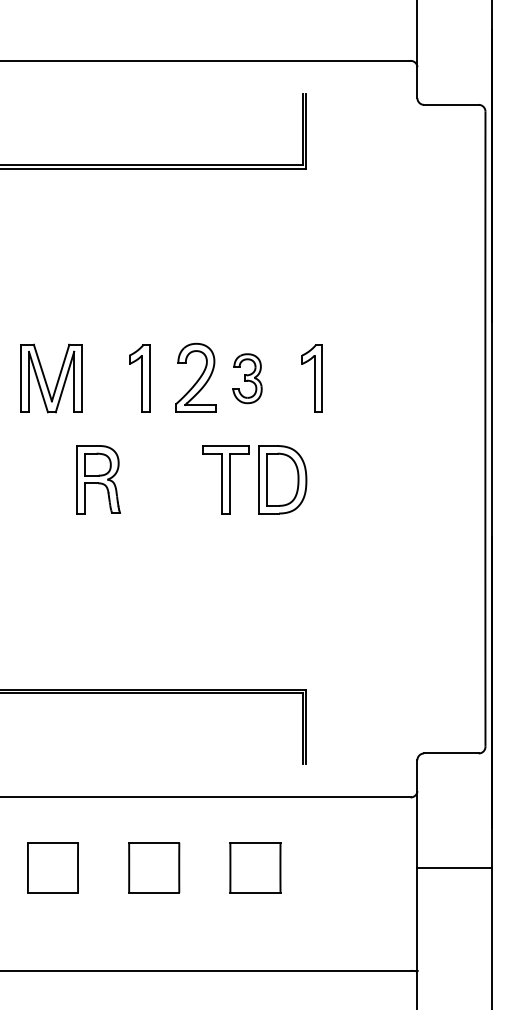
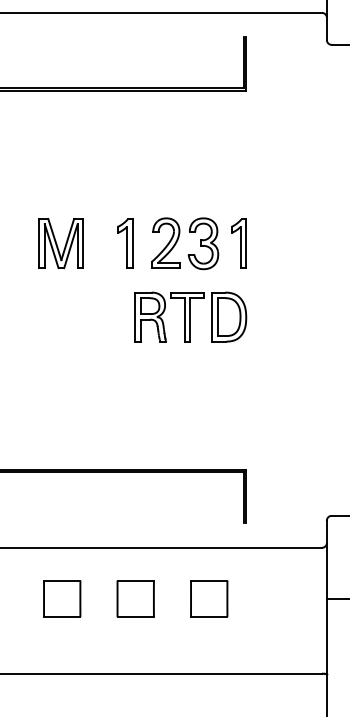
part: (247, 378) -> (203, 243), size x1.43
part: (311, 378) -> (238, 243), moved
part: (98, 479) -> (150, 316), moved

